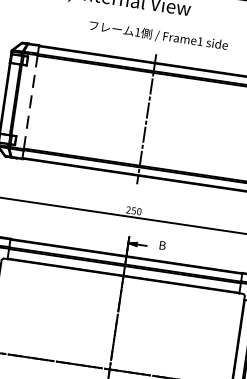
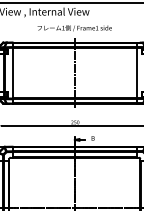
line: (30, 100) -> (12, 72), dashed -> solid

